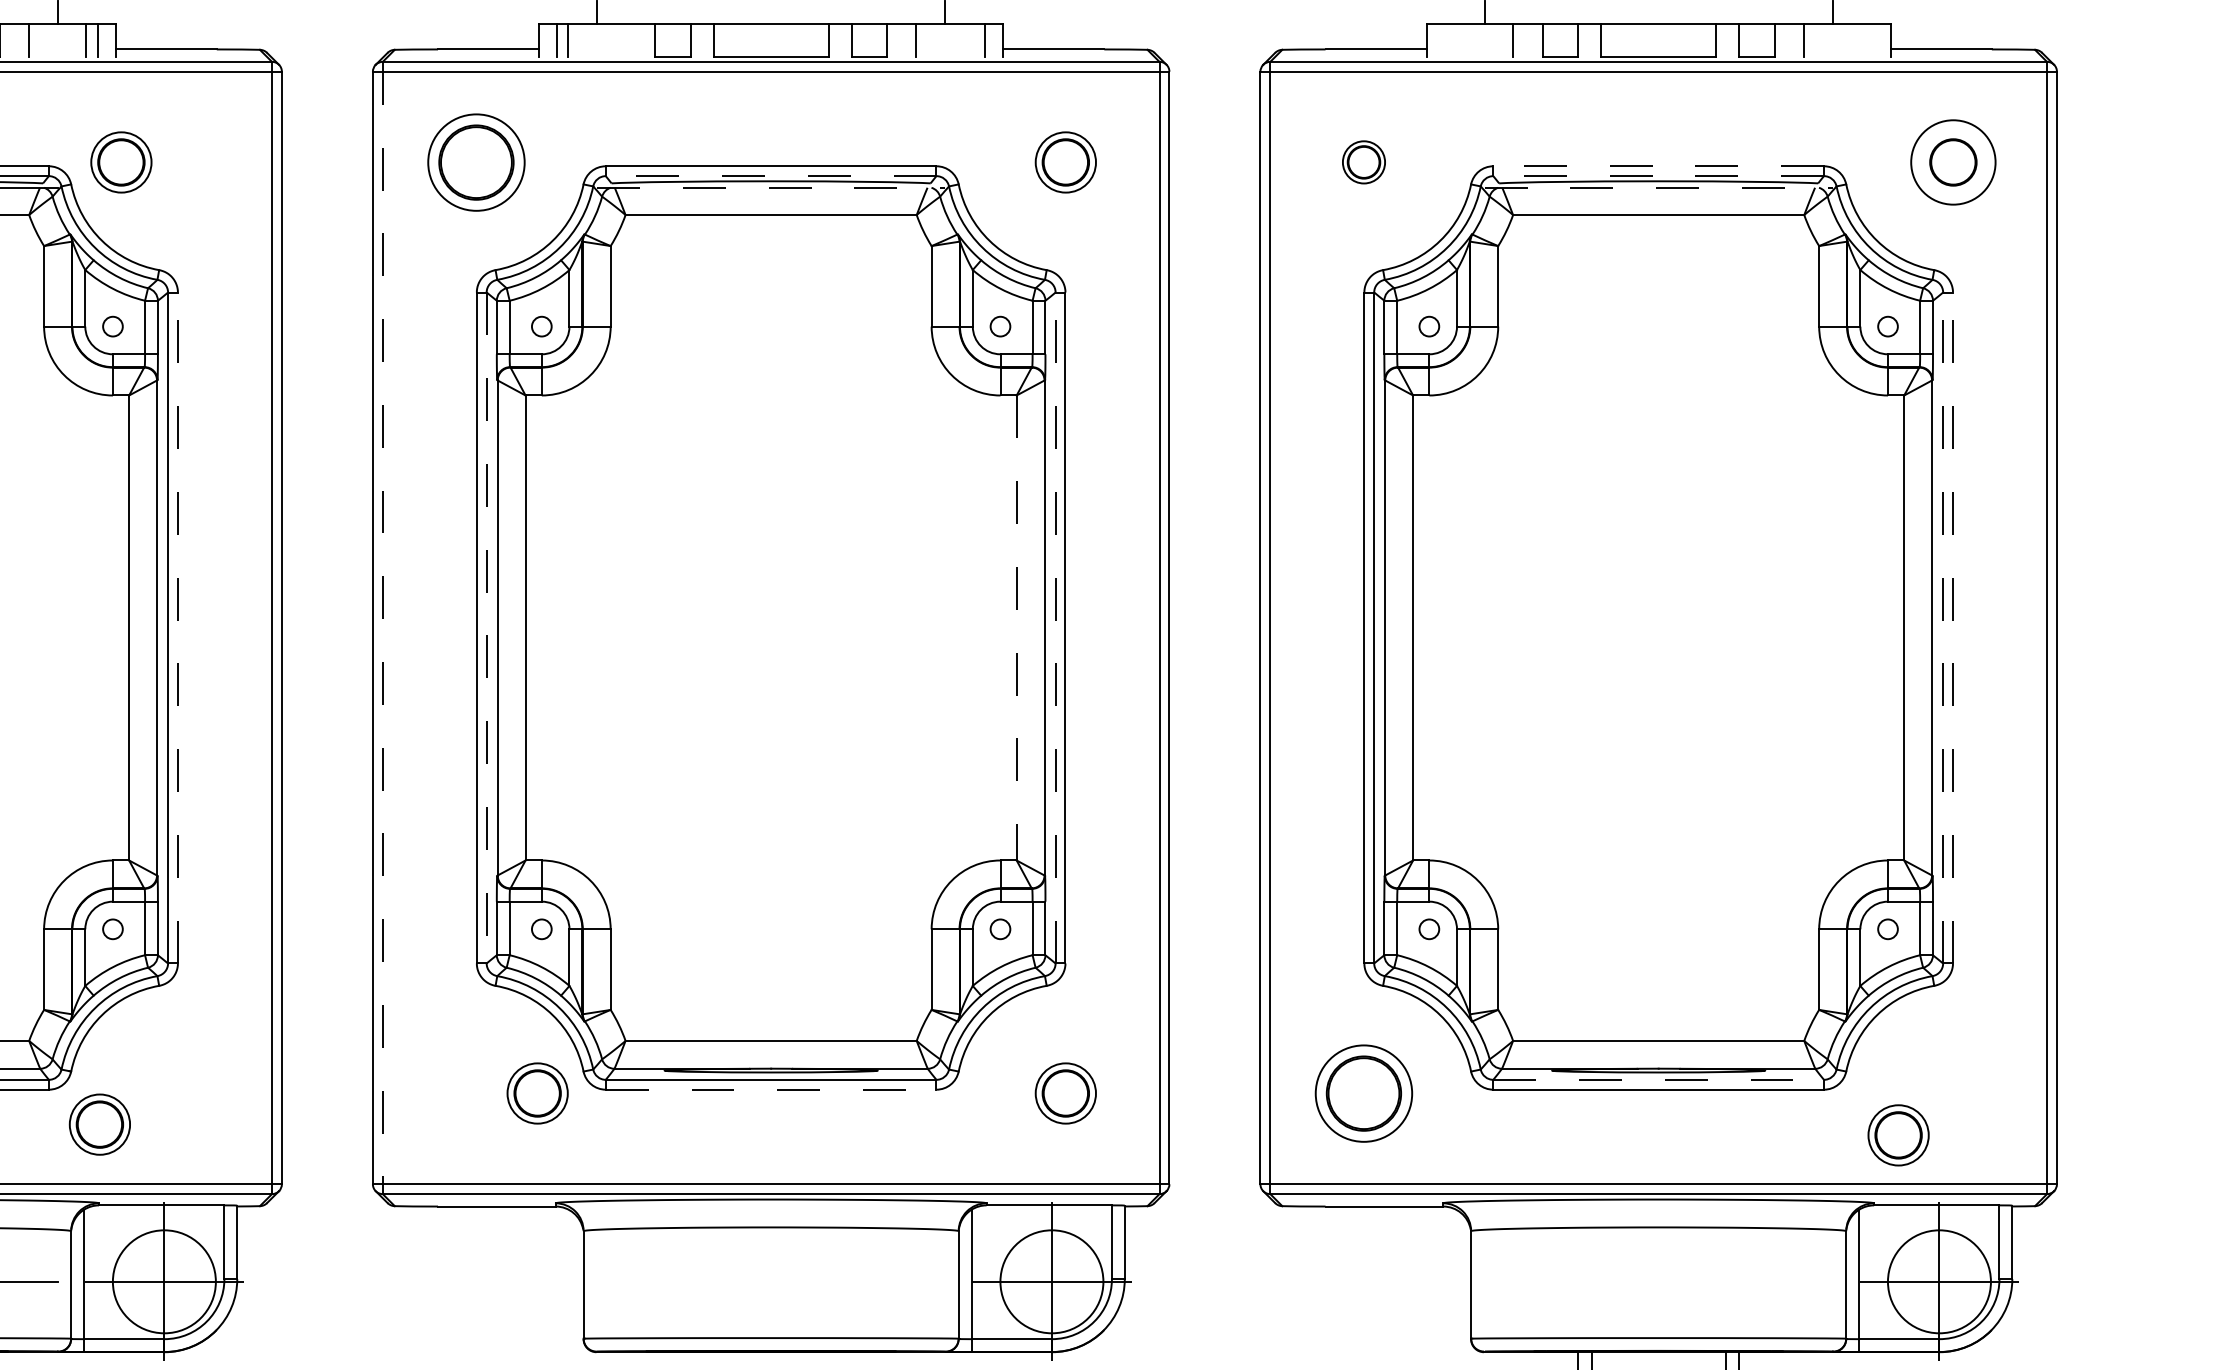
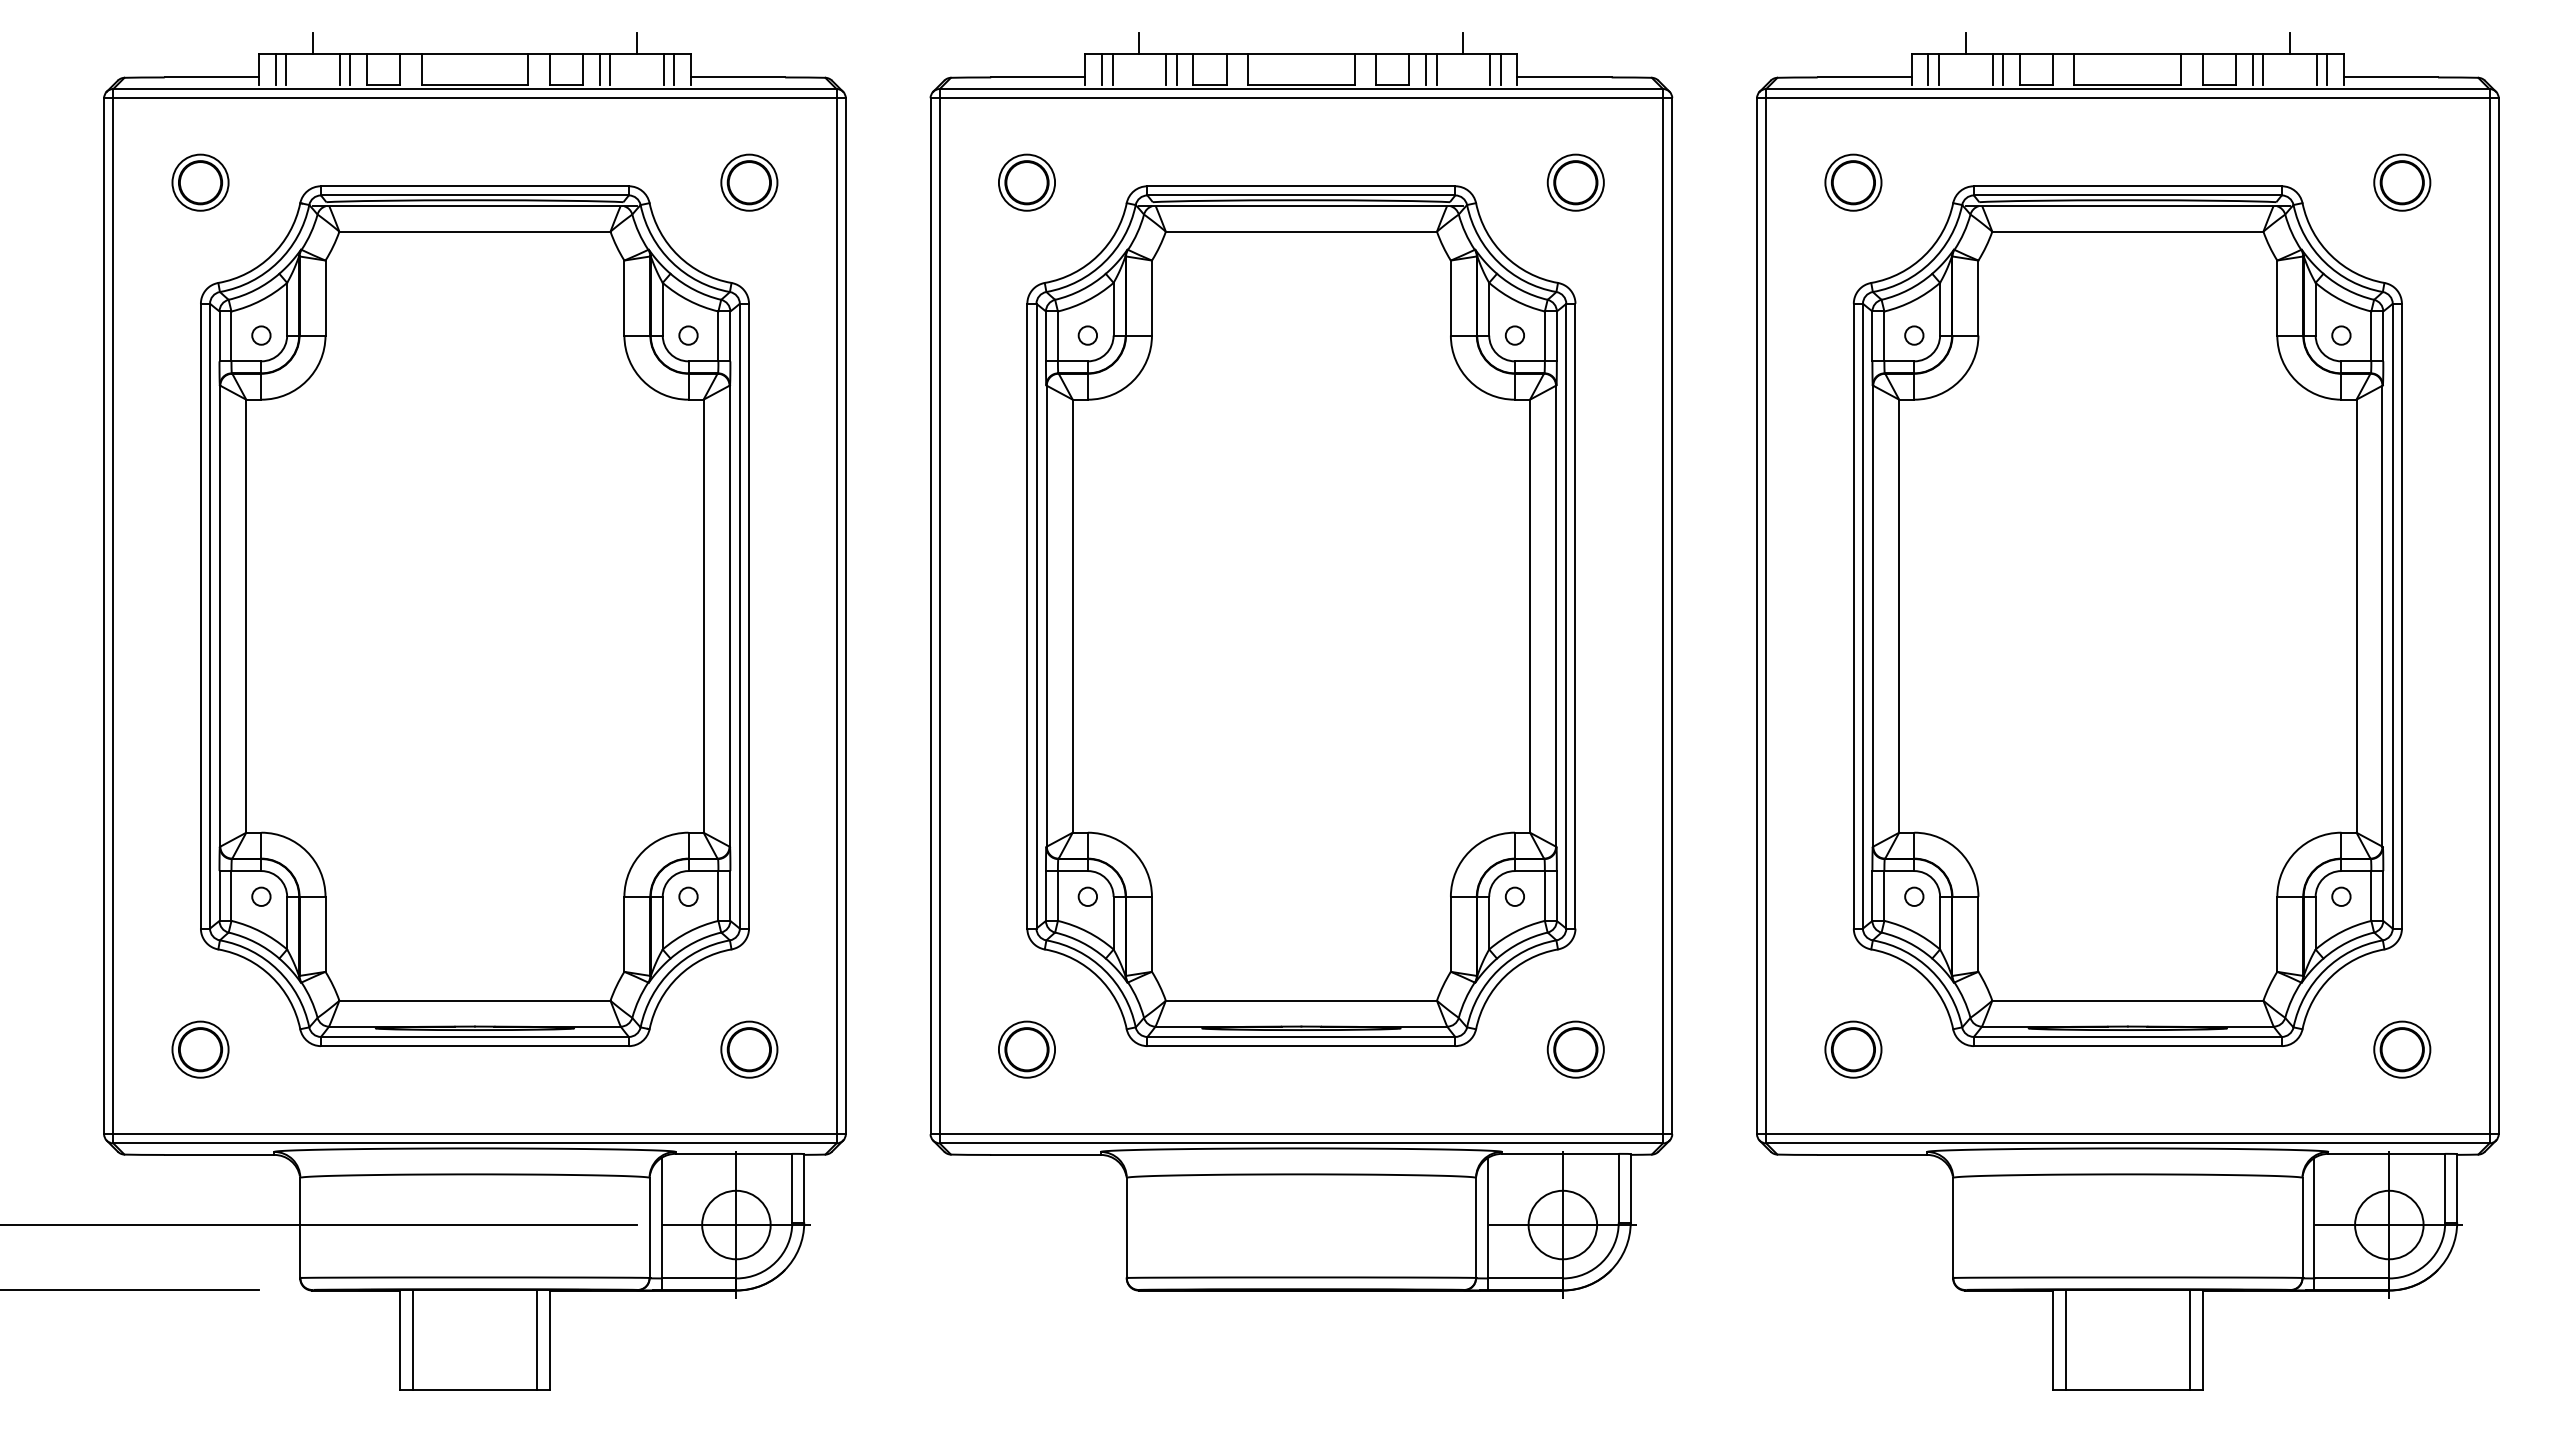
line: (17, 39) -> (599, 68), added
line: (626, 39) -> (1166, 68), added
line: (637, 39) -> (1176, 68), added
line: (905, 39) -> (1426, 68), added
line: (974, 39) -> (1490, 68), added
line: (1444, 39) -> (1928, 68), added
line: (1456, 39) -> (1939, 68), added
line: (1525, 39) -> (2003, 68), added
line: (1792, 39) -> (2252, 68), added
line: (1861, 39) -> (2316, 68), added
line: (1873, 39) -> (2327, 68), added
part: (121, 162) -> (749, 182), moved
part: (475, 162) -> (1026, 182), size x0.62
part: (1364, 162) -> (1853, 182), size x1.43
circle: (1953, 162) -> (2402, 182), size x0.71
line: (1658, 166) -> (2127, 186), dashed -> solid
line: (771, 176) -> (1301, 195), dashed -> solid
line: (1658, 176) -> (2127, 195), dashed -> solid
line: (771, 188) -> (1301, 206), dashed -> solid
line: (1658, 188) -> (2127, 206), dashed -> solid
line: (178, 627) -> (749, 615), dashed -> solid
line: (1055, 627) -> (1566, 615), dashed -> solid
line: (1942, 627) -> (2392, 615), dashed -> solid
line: (1952, 627) -> (2401, 615), dashed -> solid
line: (382, 628) -> (939, 616), dashed -> solid
line: (486, 628) -> (1036, 616), dashed -> solid
line: (1017, 628) -> (1530, 616), dashed -> solid
line: (1658, 1079) -> (2127, 1036), dashed -> solid
line: (771, 1090) -> (1301, 1046), dashed -> solid
part: (537, 1093) -> (1026, 1049), moved
part: (1364, 1093) -> (1853, 1049), size x0.62
part: (100, 1124) -> (749, 1049), moved
part: (1898, 1135) -> (2402, 1049), moved
circle: (164, 1281) -> (736, 1224), size x0.71
circle: (1051, 1281) -> (1562, 1224), size x0.71
circle: (1939, 1281) -> (2389, 1224), size x0.71

